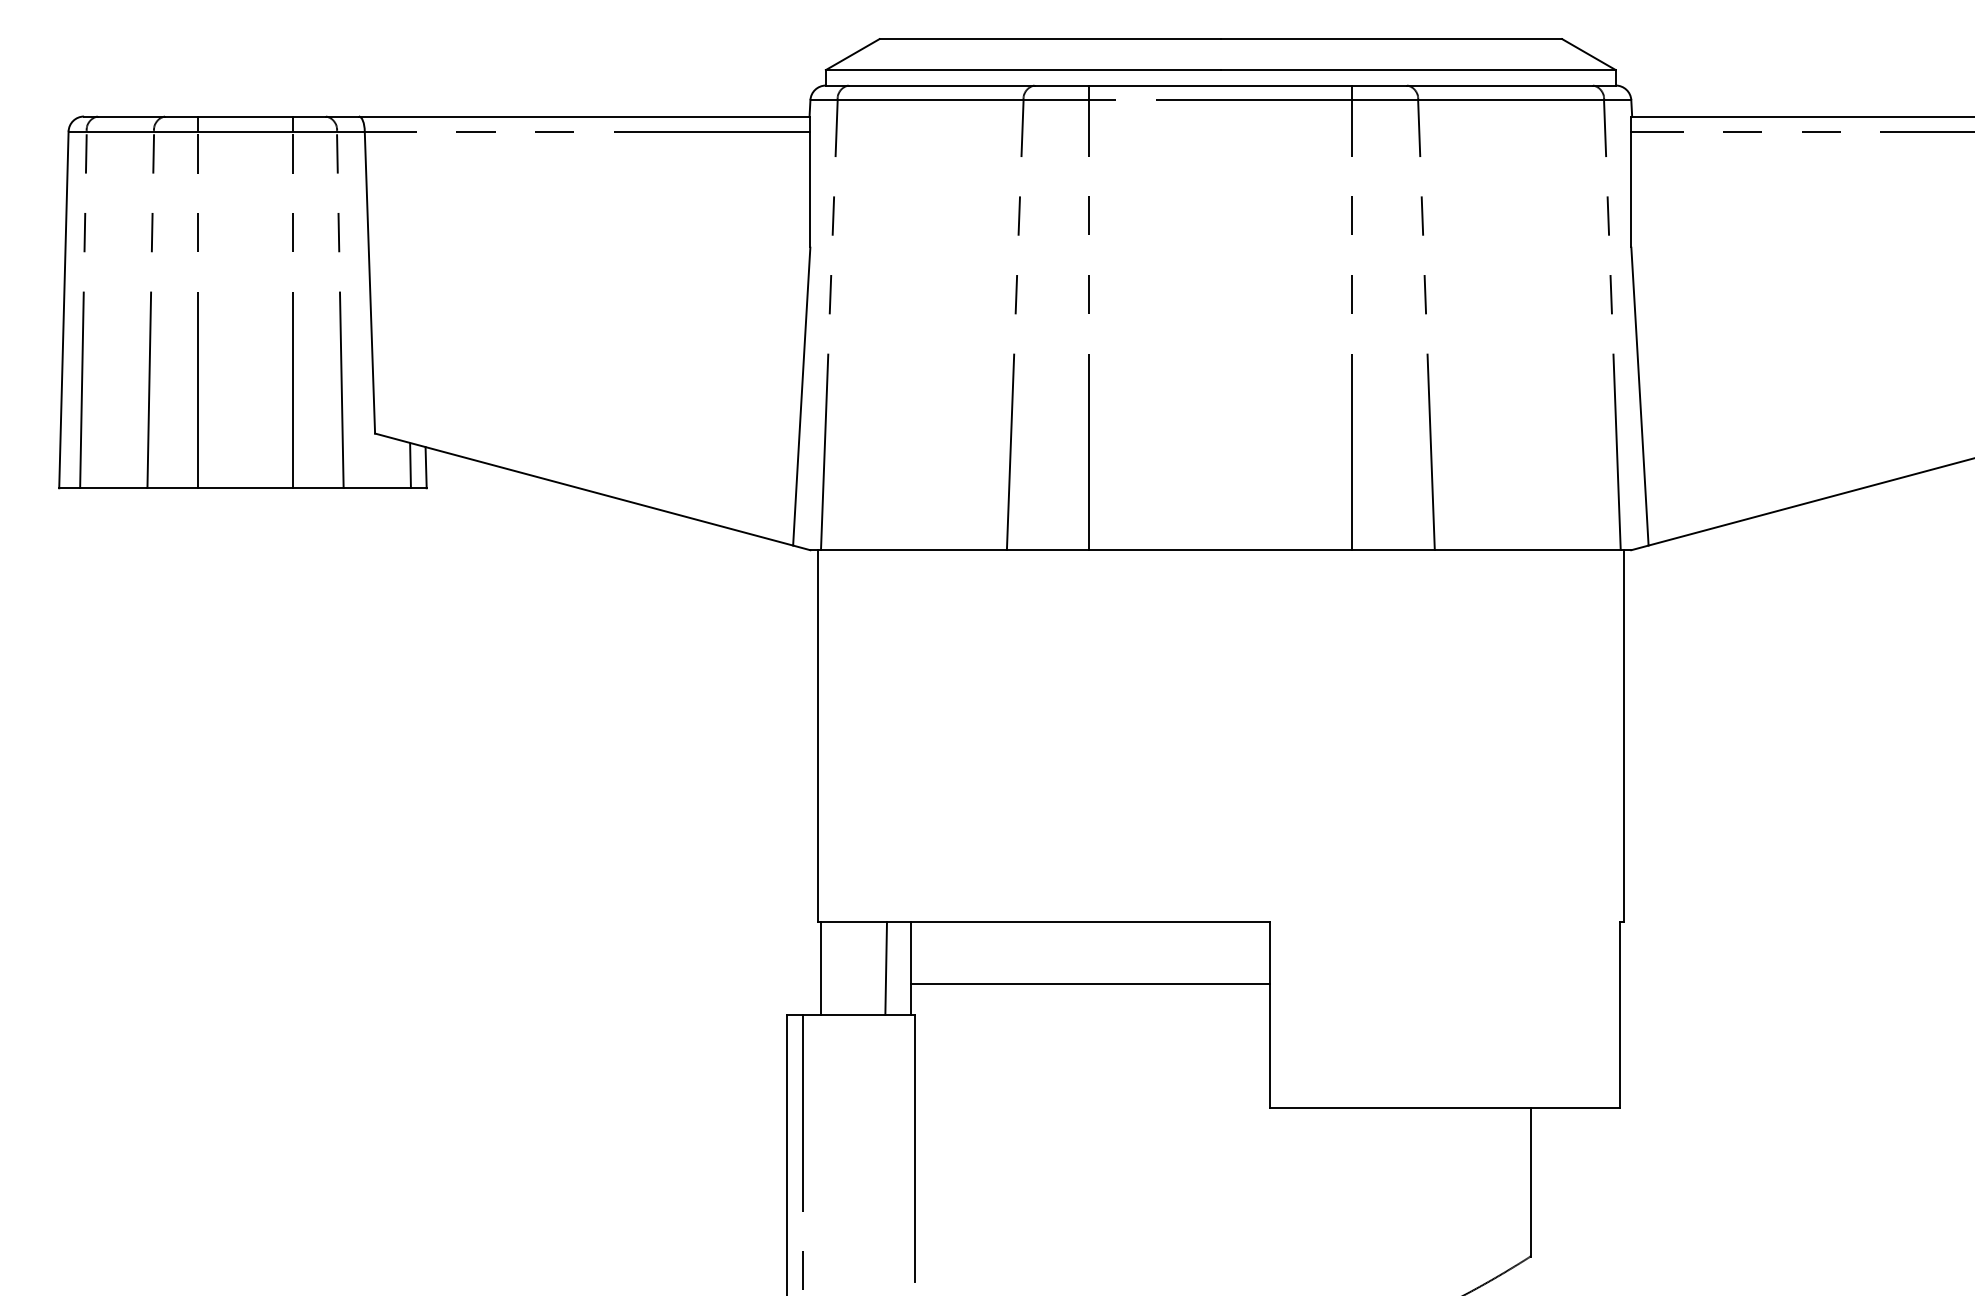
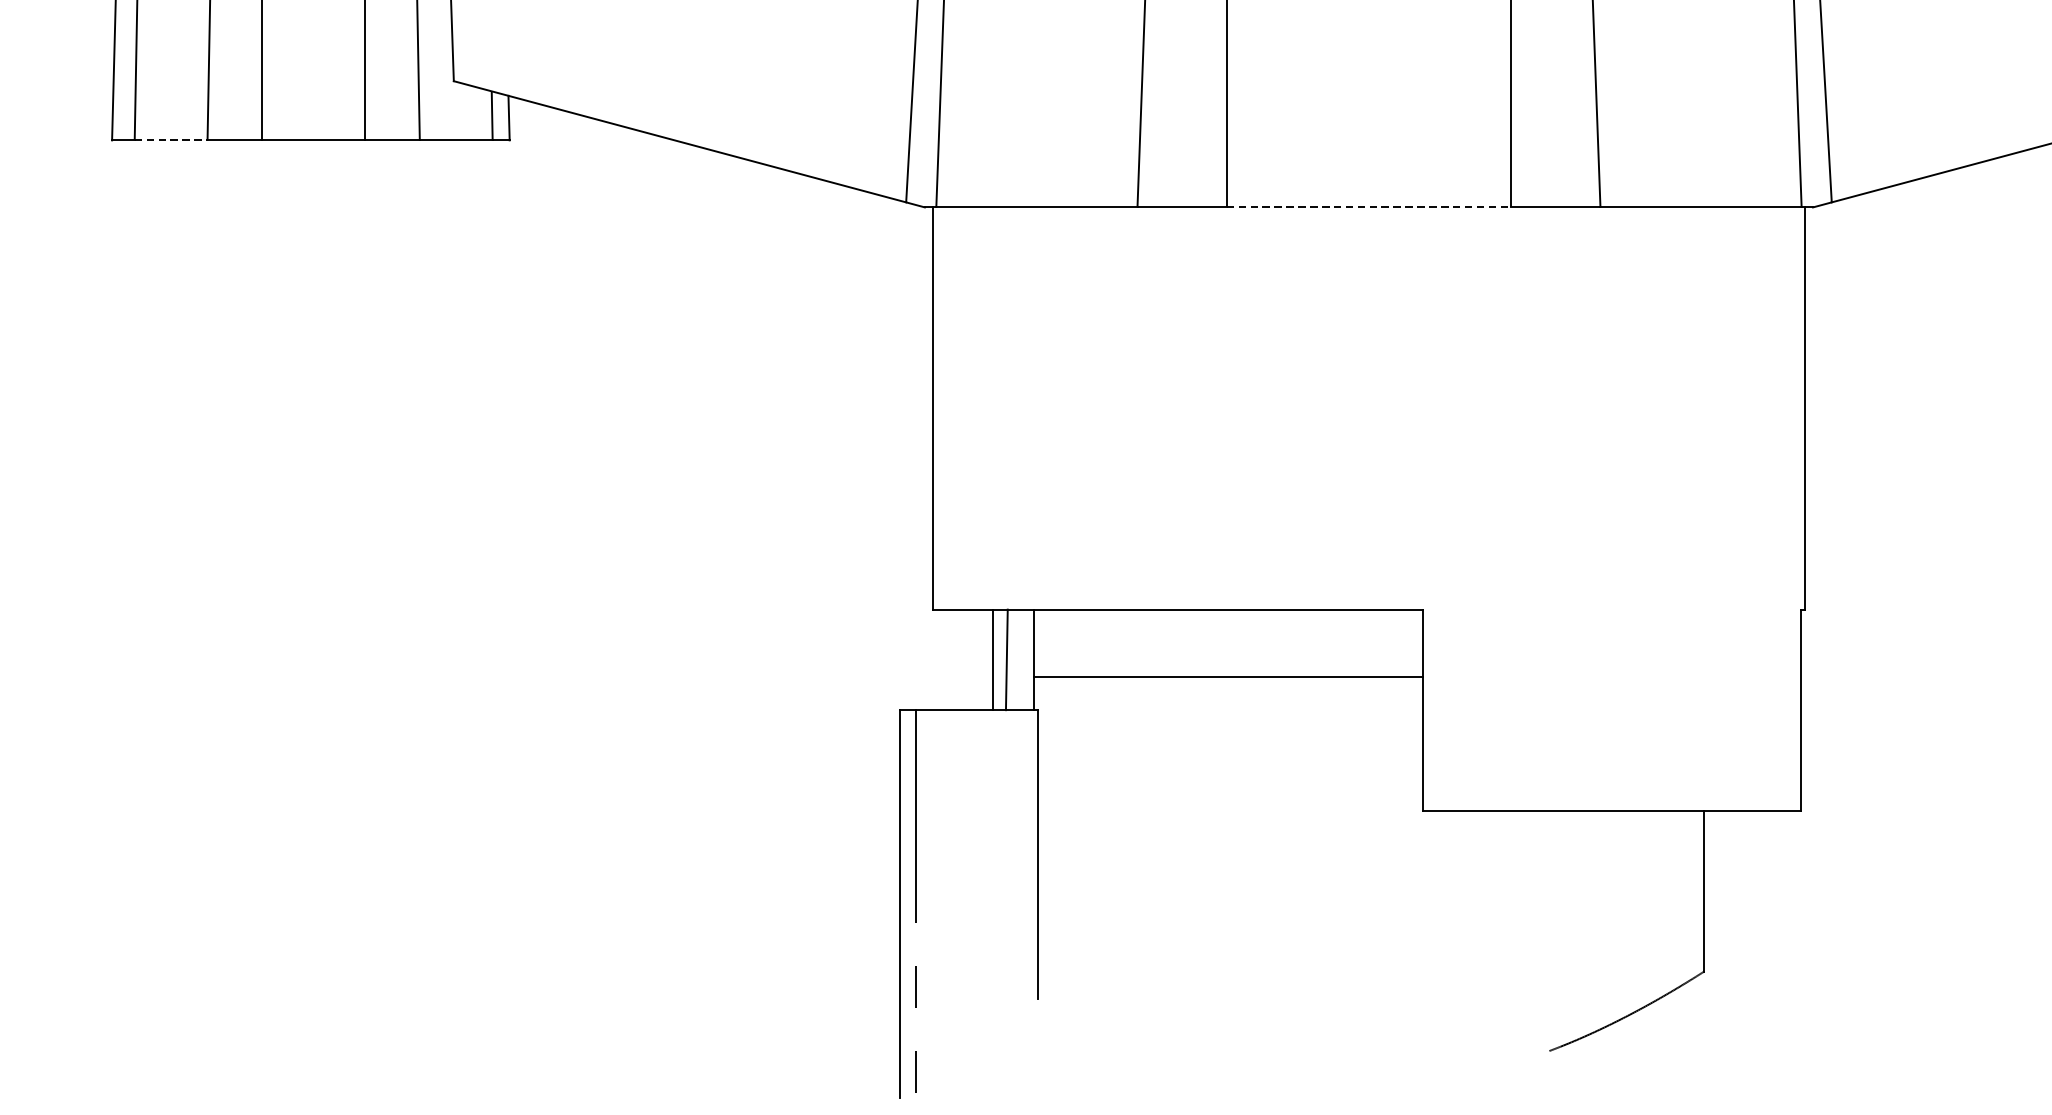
line: (113, 488) -> (170, 140), solid -> dashed
line: (1221, 550) -> (1369, 207), solid -> dashed
line: (821, 967) -> (993, 658), moved

